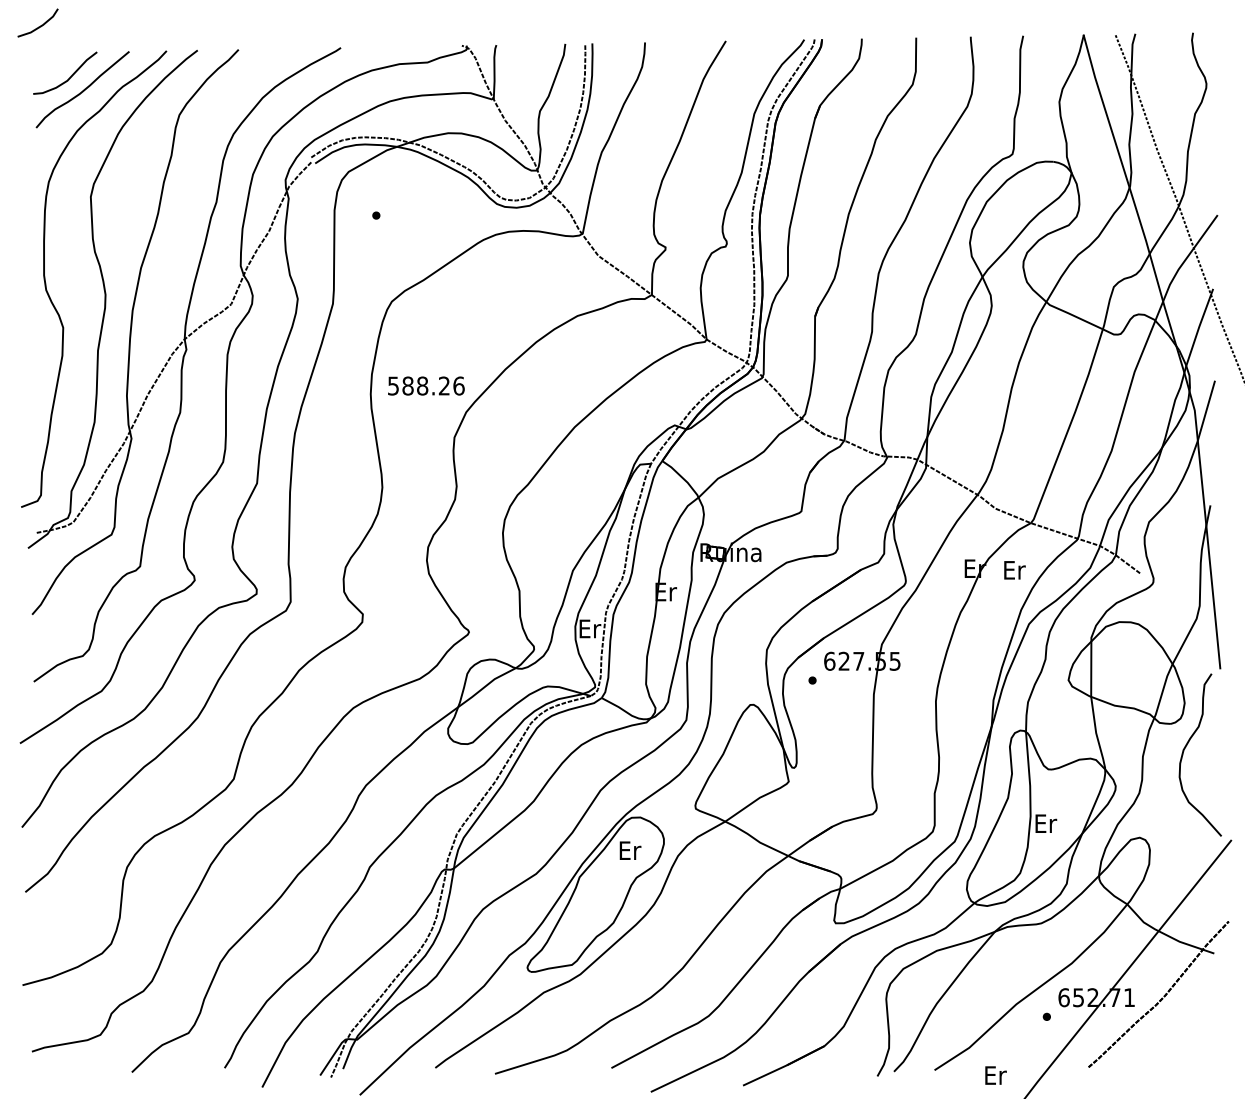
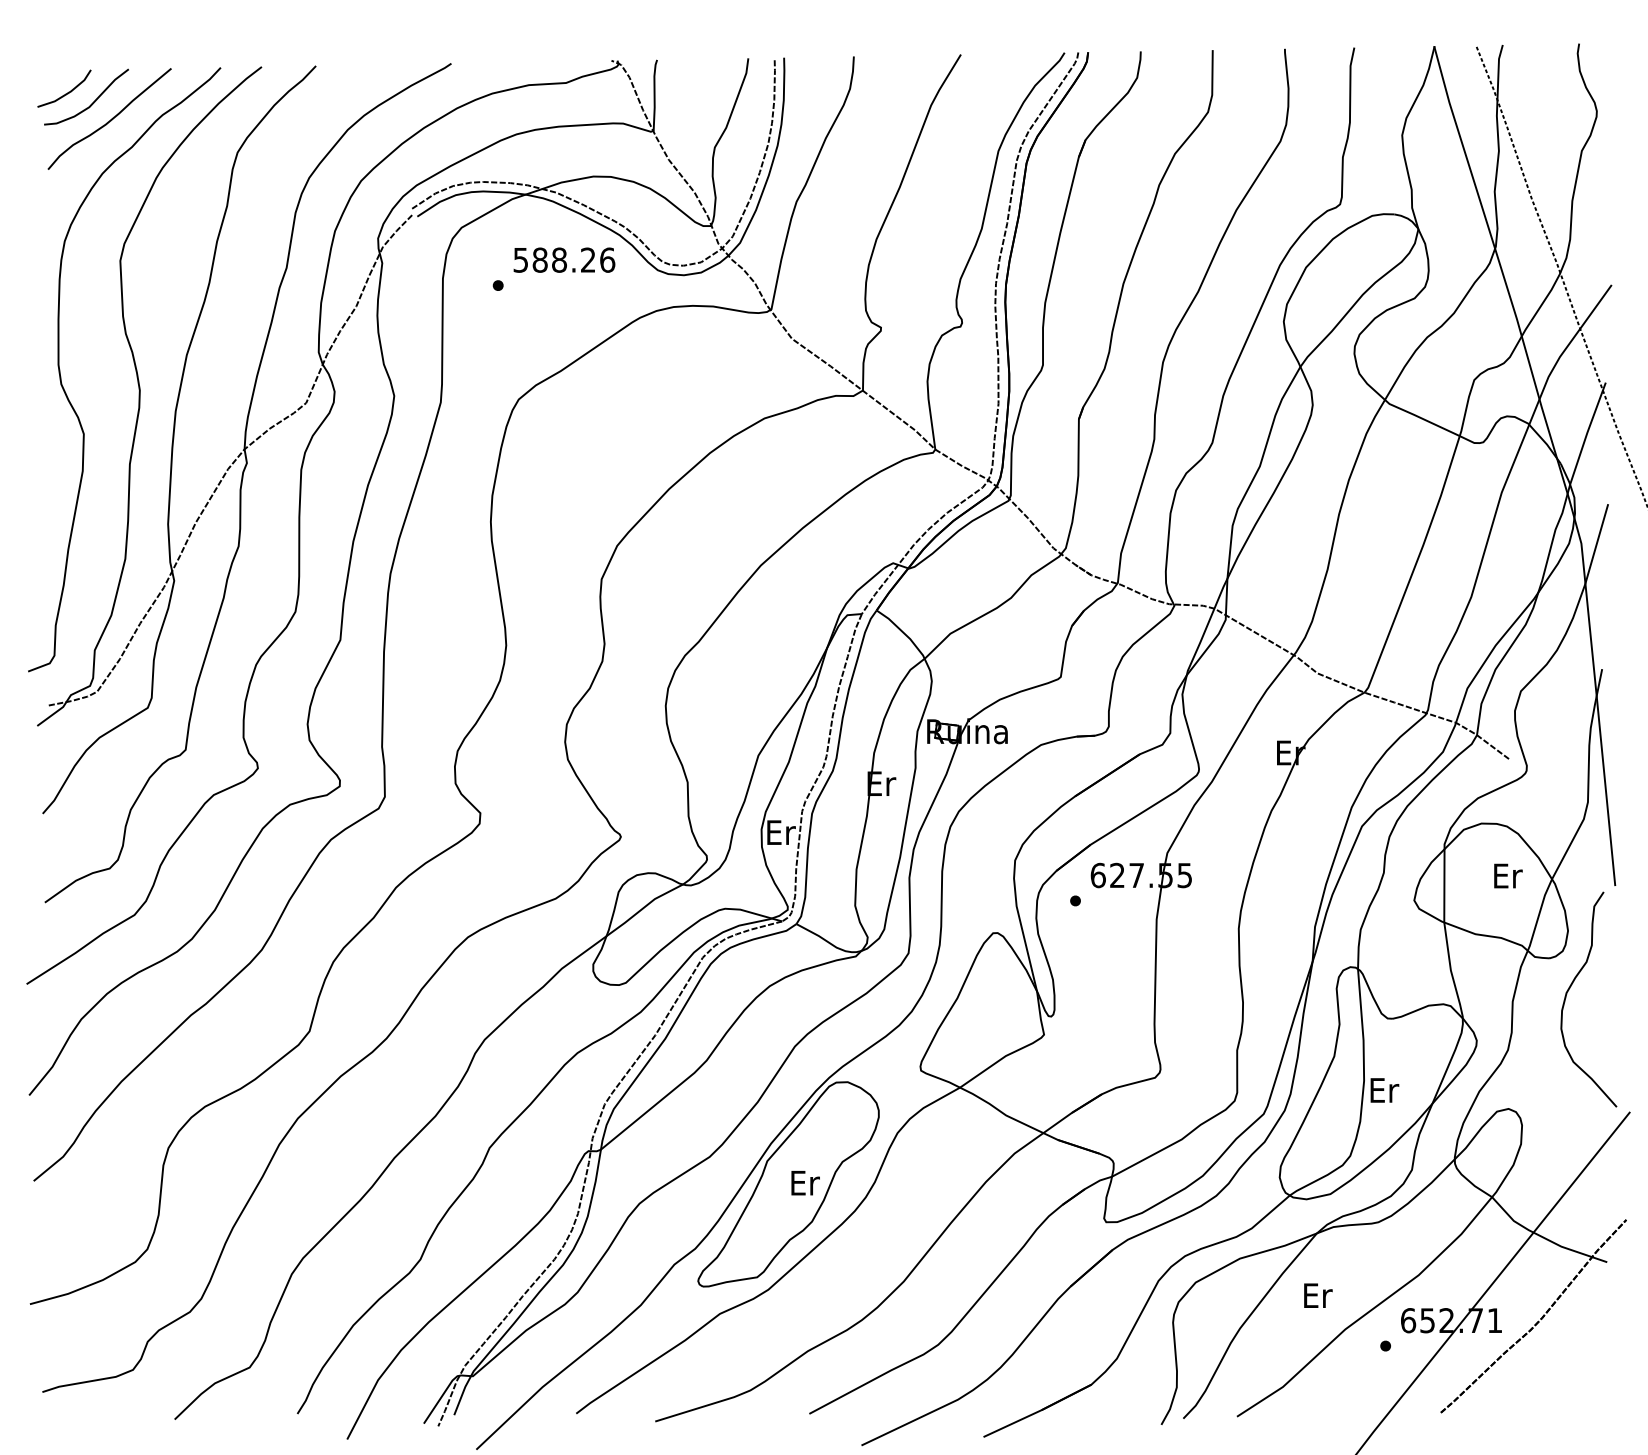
line: (41, 25) -> (68, 91), moved
text: (426, 385) -> (564, 259), moved
text: (1015, 569) -> (1508, 875), moved
text: (630, 850) -> (805, 1183), moved
text: (996, 1075) -> (1318, 1295), moved

